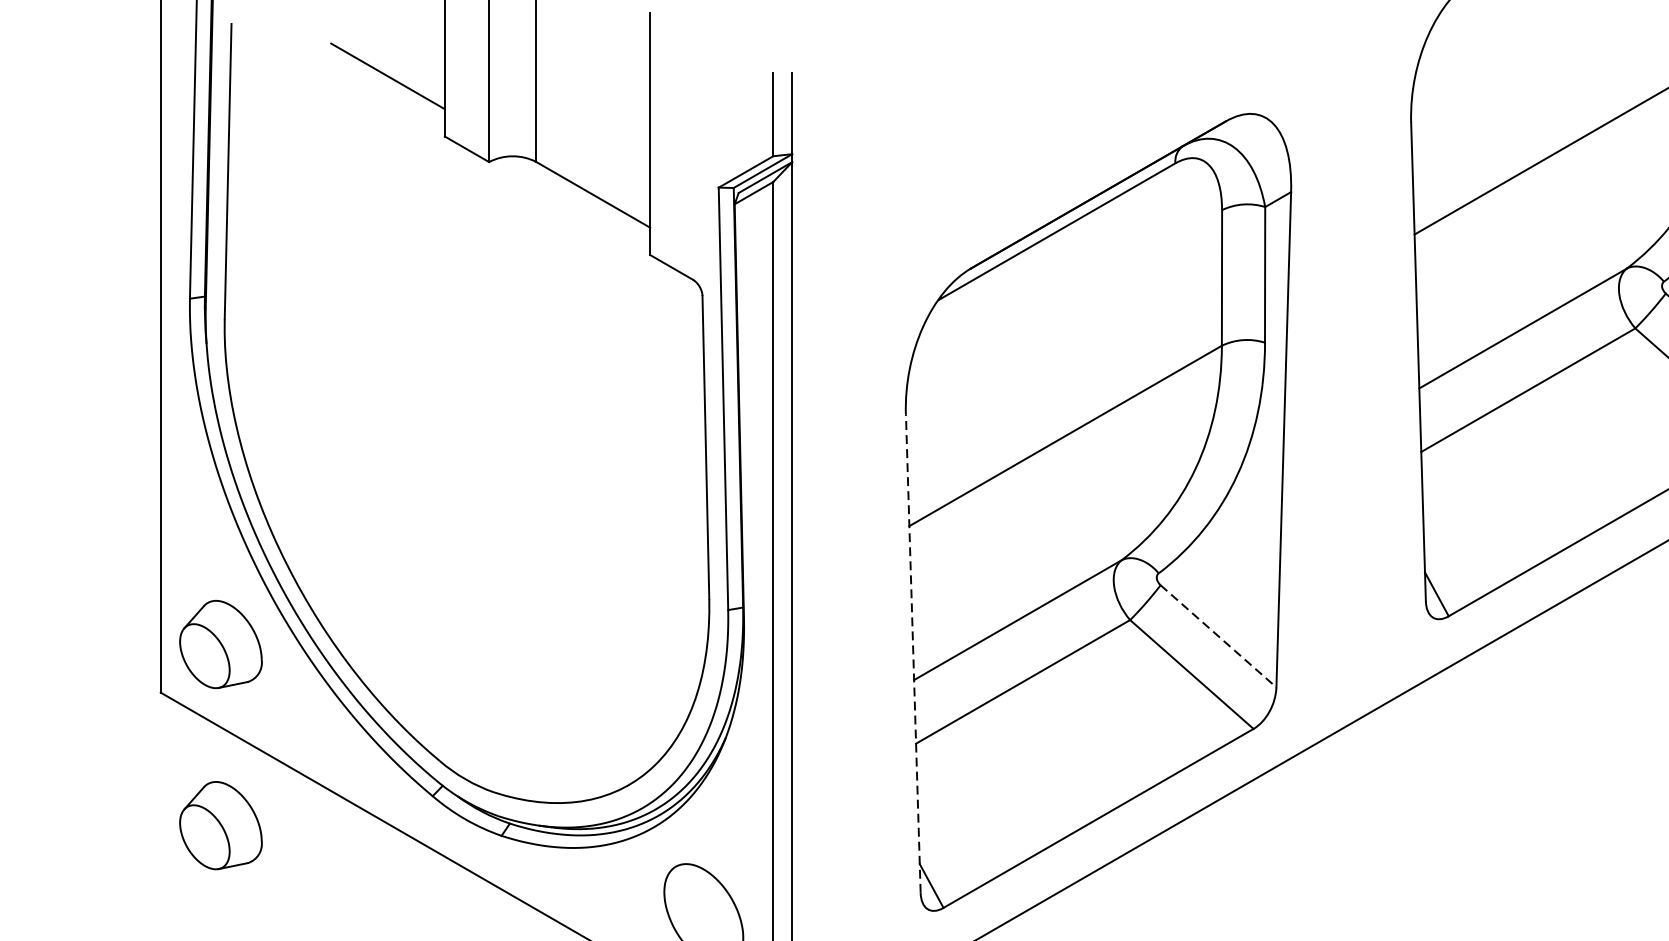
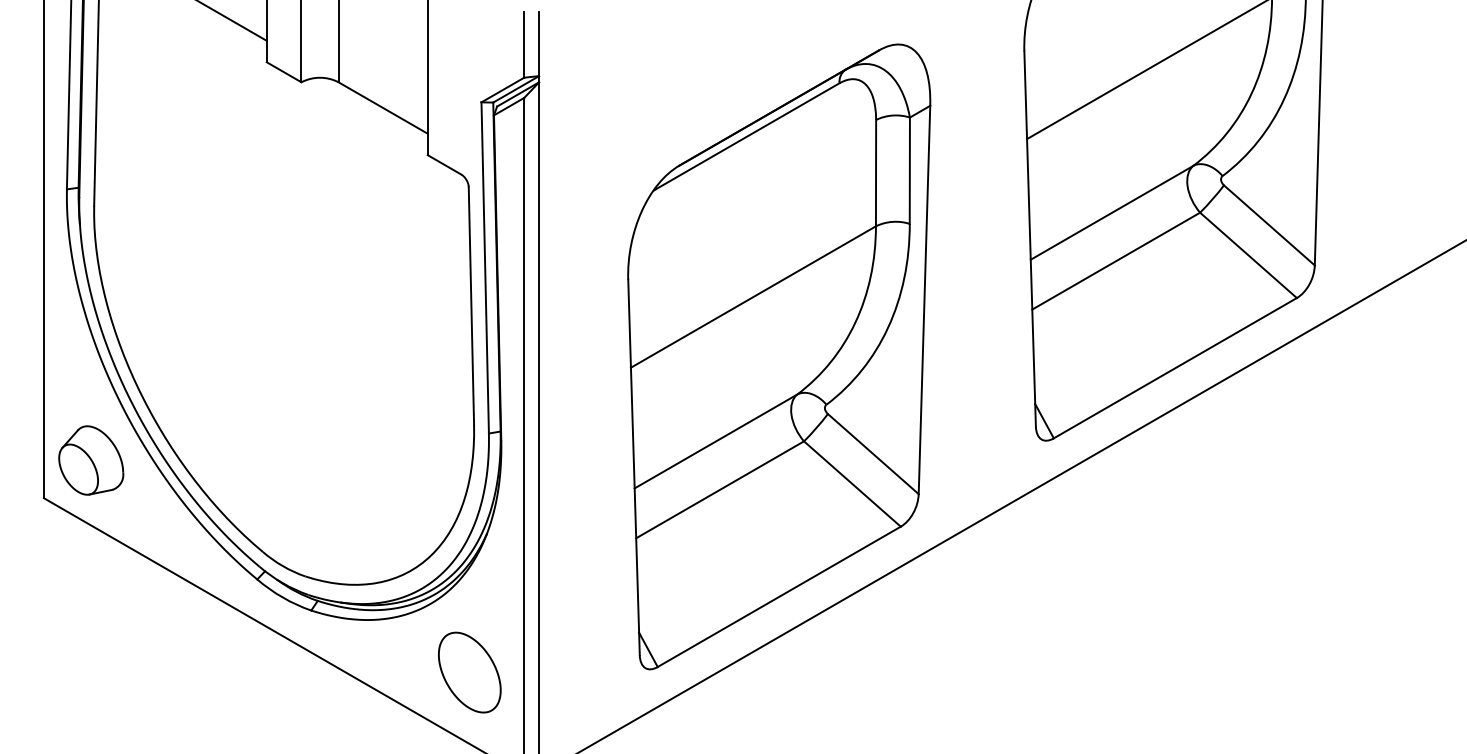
line: (1218, 636) -> (873, 454), dashed -> solid
line: (913, 653) -> (634, 467), dashed -> solid
part: (221, 825) -> (91, 602), removed

